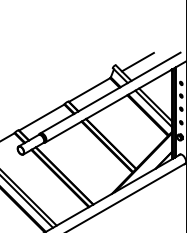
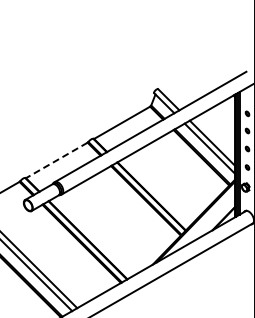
line: (138, 61) -> (188, 84), removed
line: (41, 117) -> (56, 160), solid -> dashed

